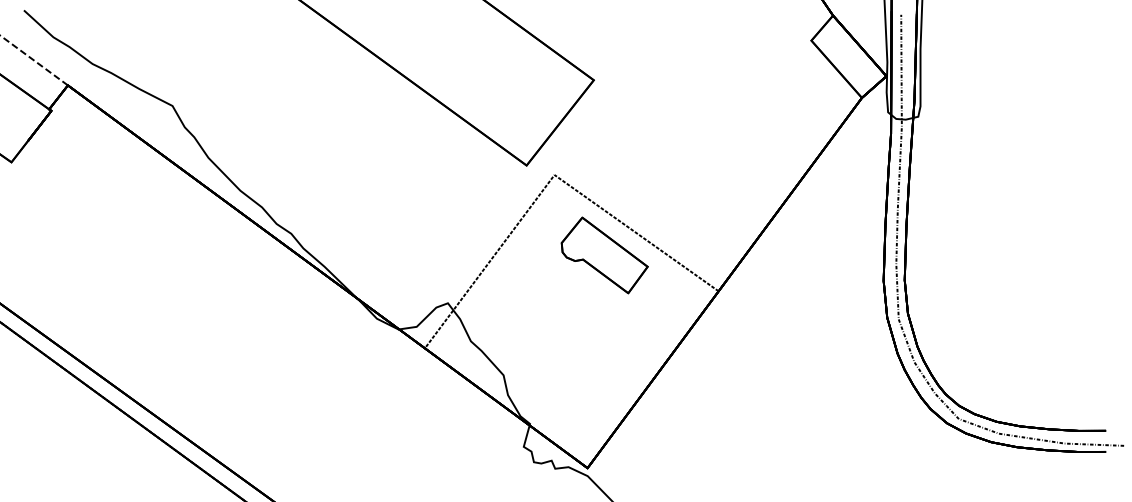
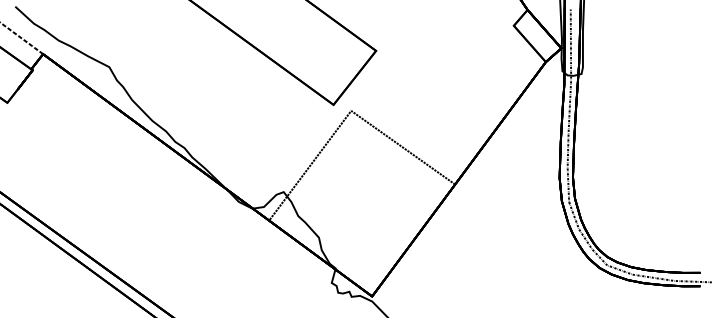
part: (603, 254) -> (382, 161), removed

